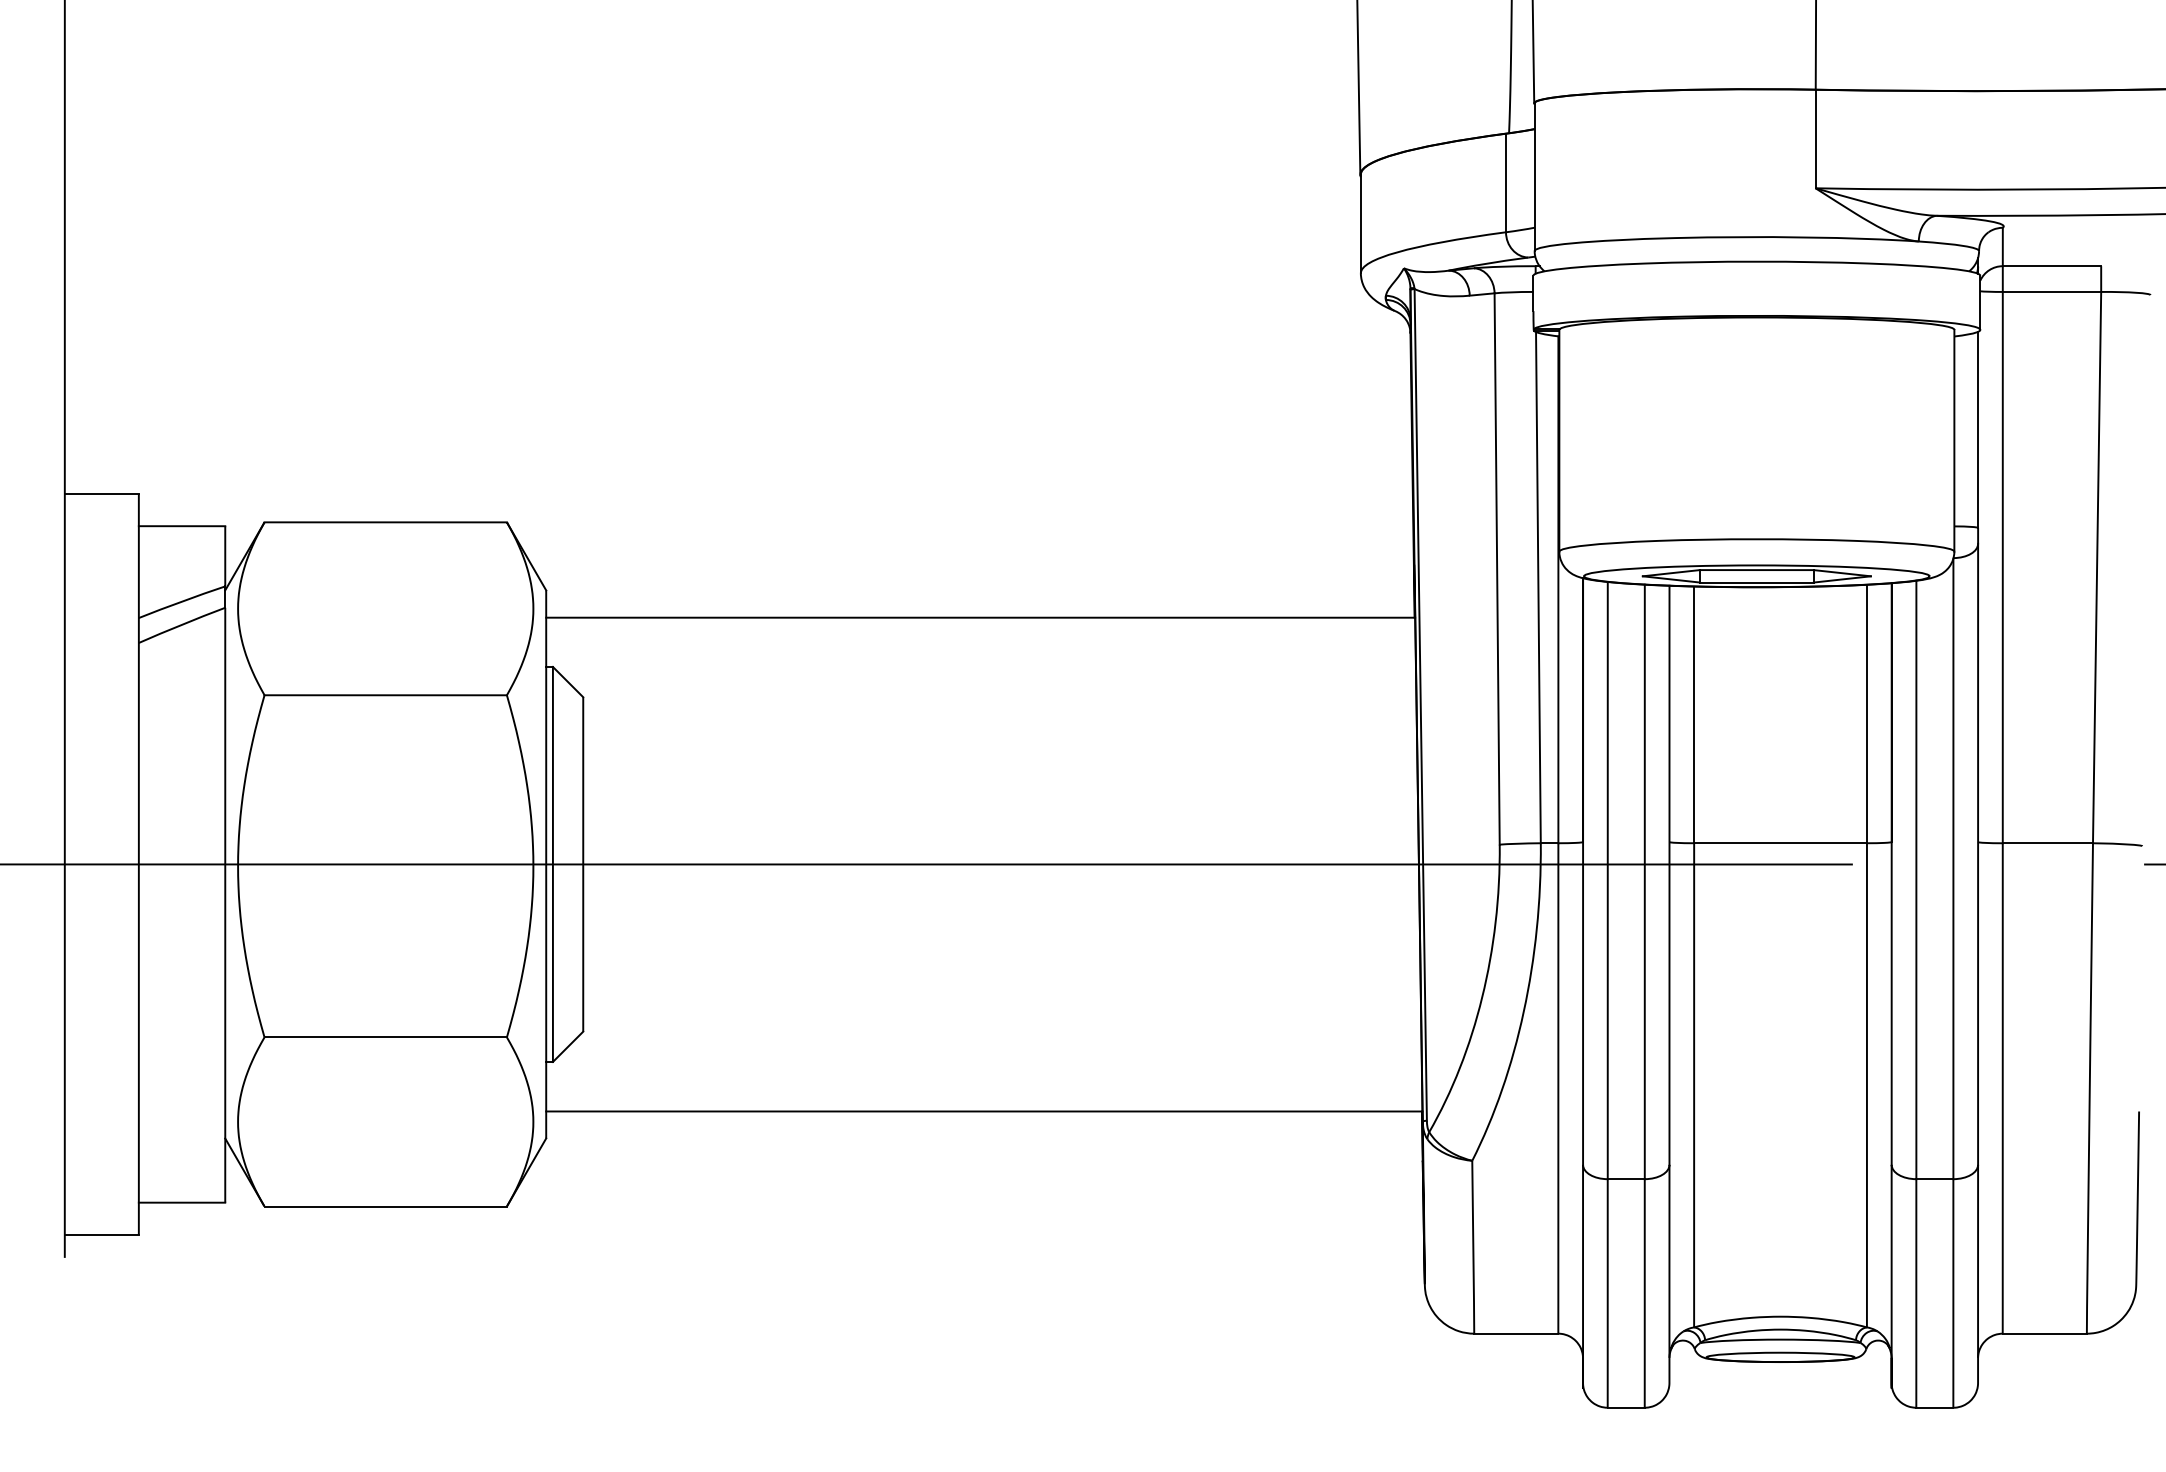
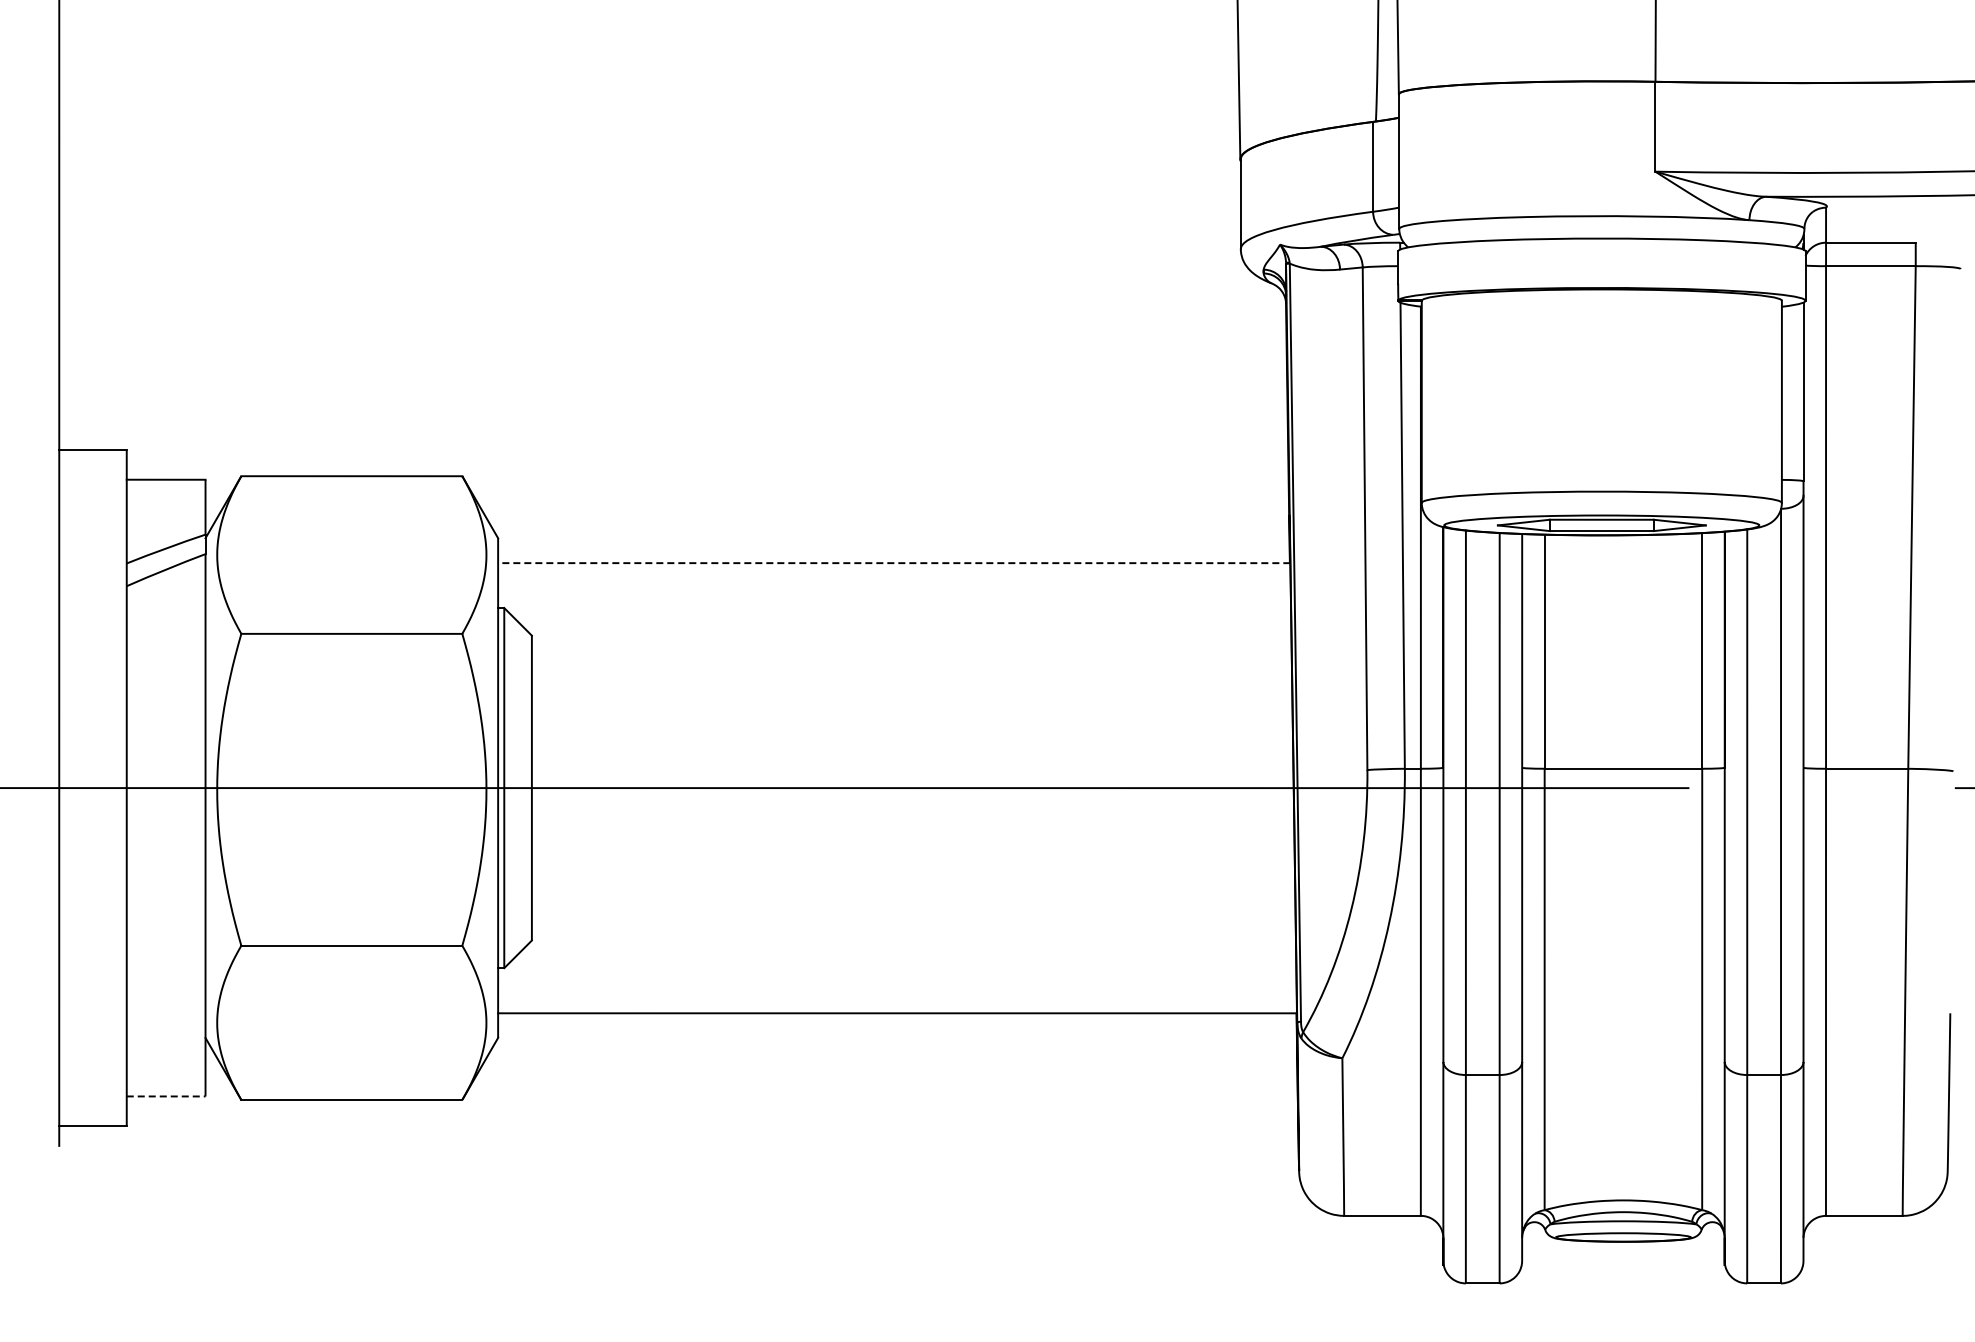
line: (979, 618) -> (893, 563), solid -> dashed
line: (182, 1202) -> (166, 1096), solid -> dashed

